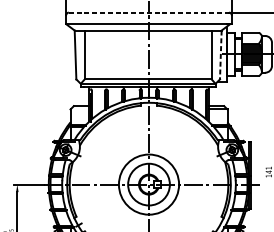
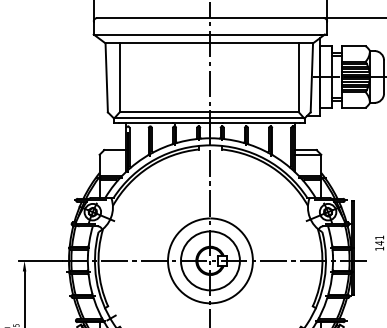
line: (149, 12) -> (210, 18), dashed -> solid
line: (220, 54) -> (311, 77), dashed -> solid

